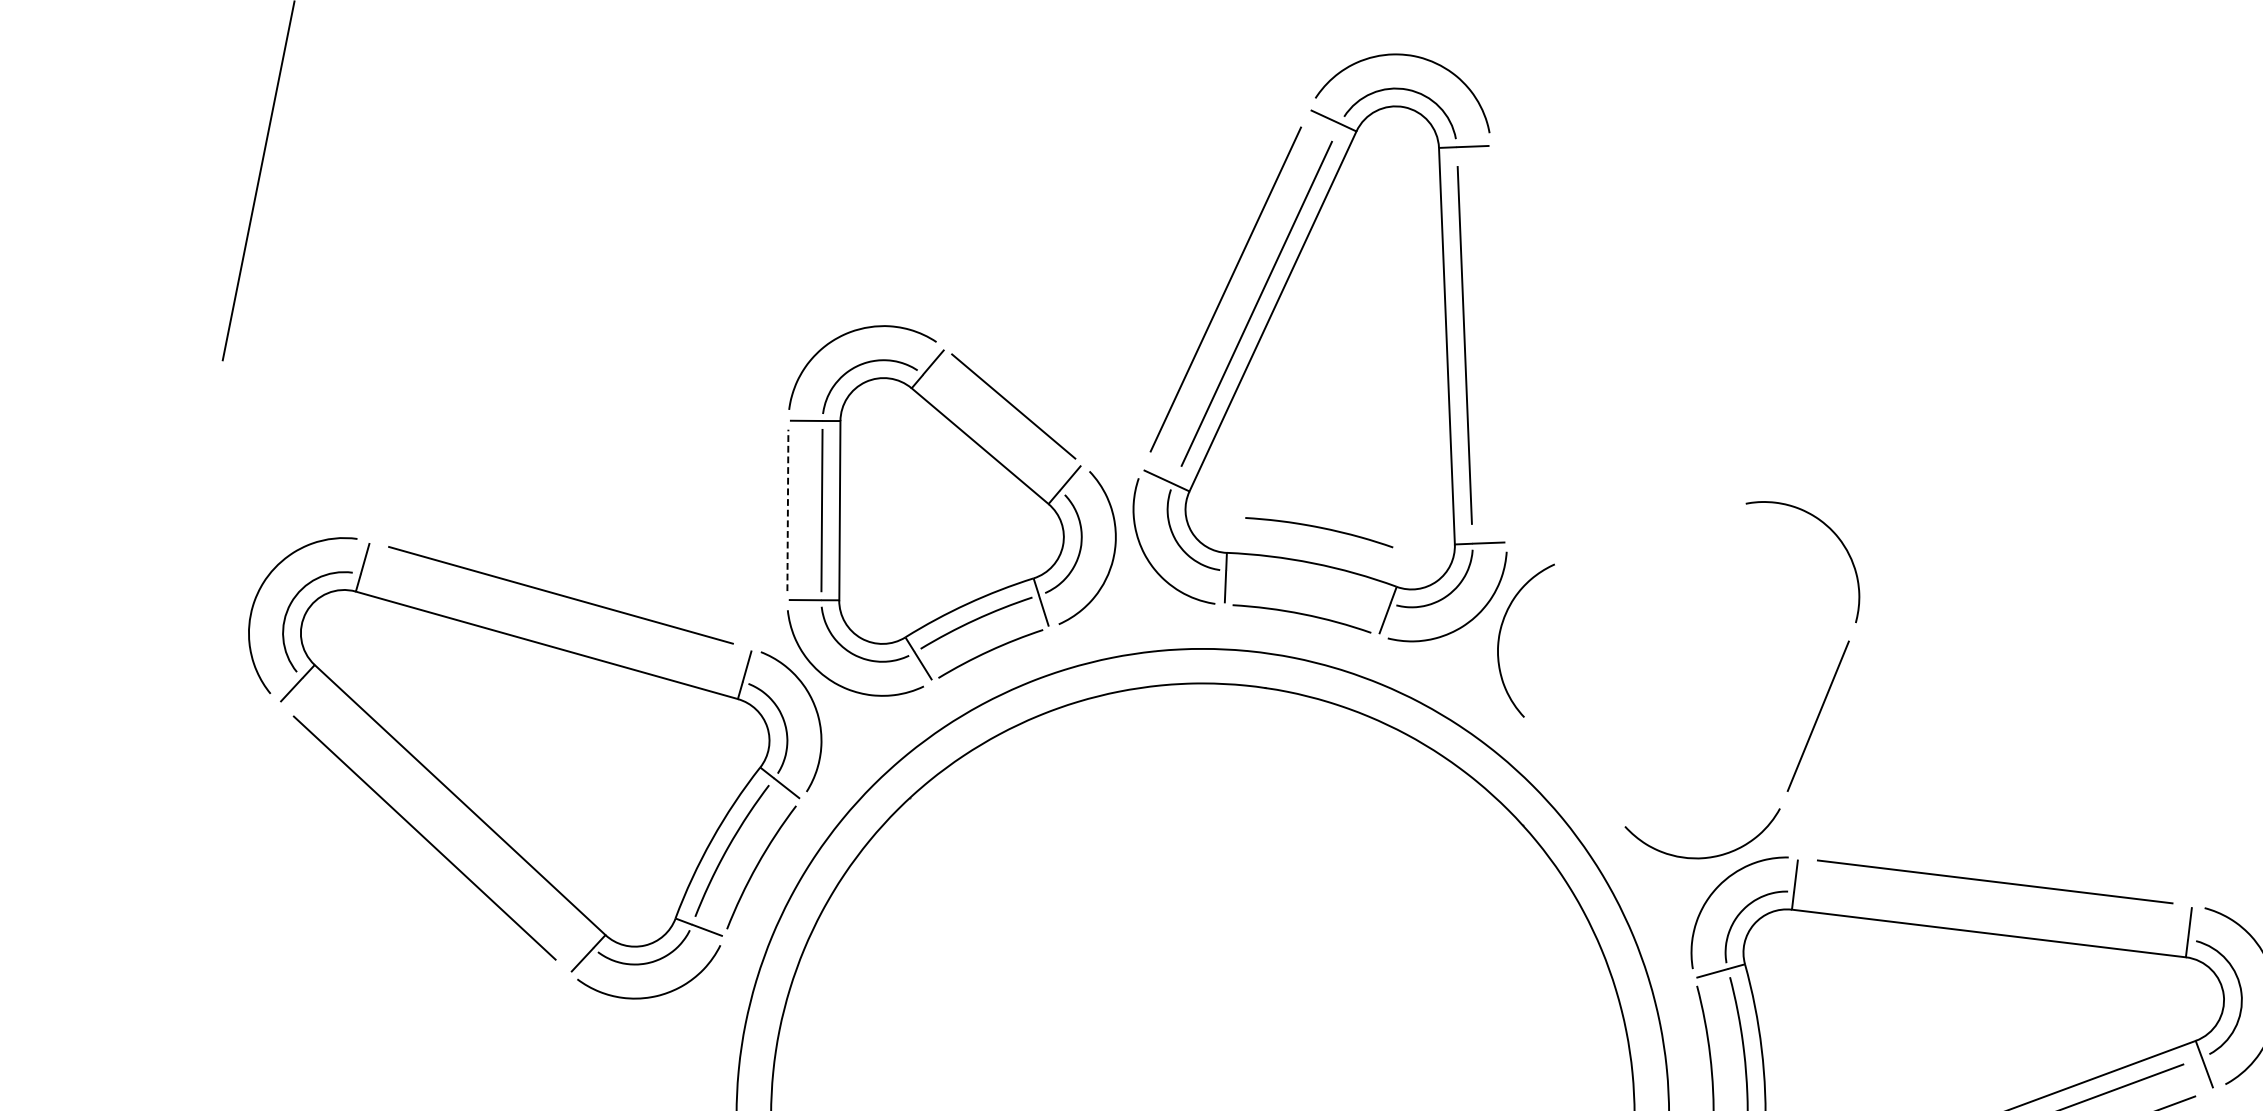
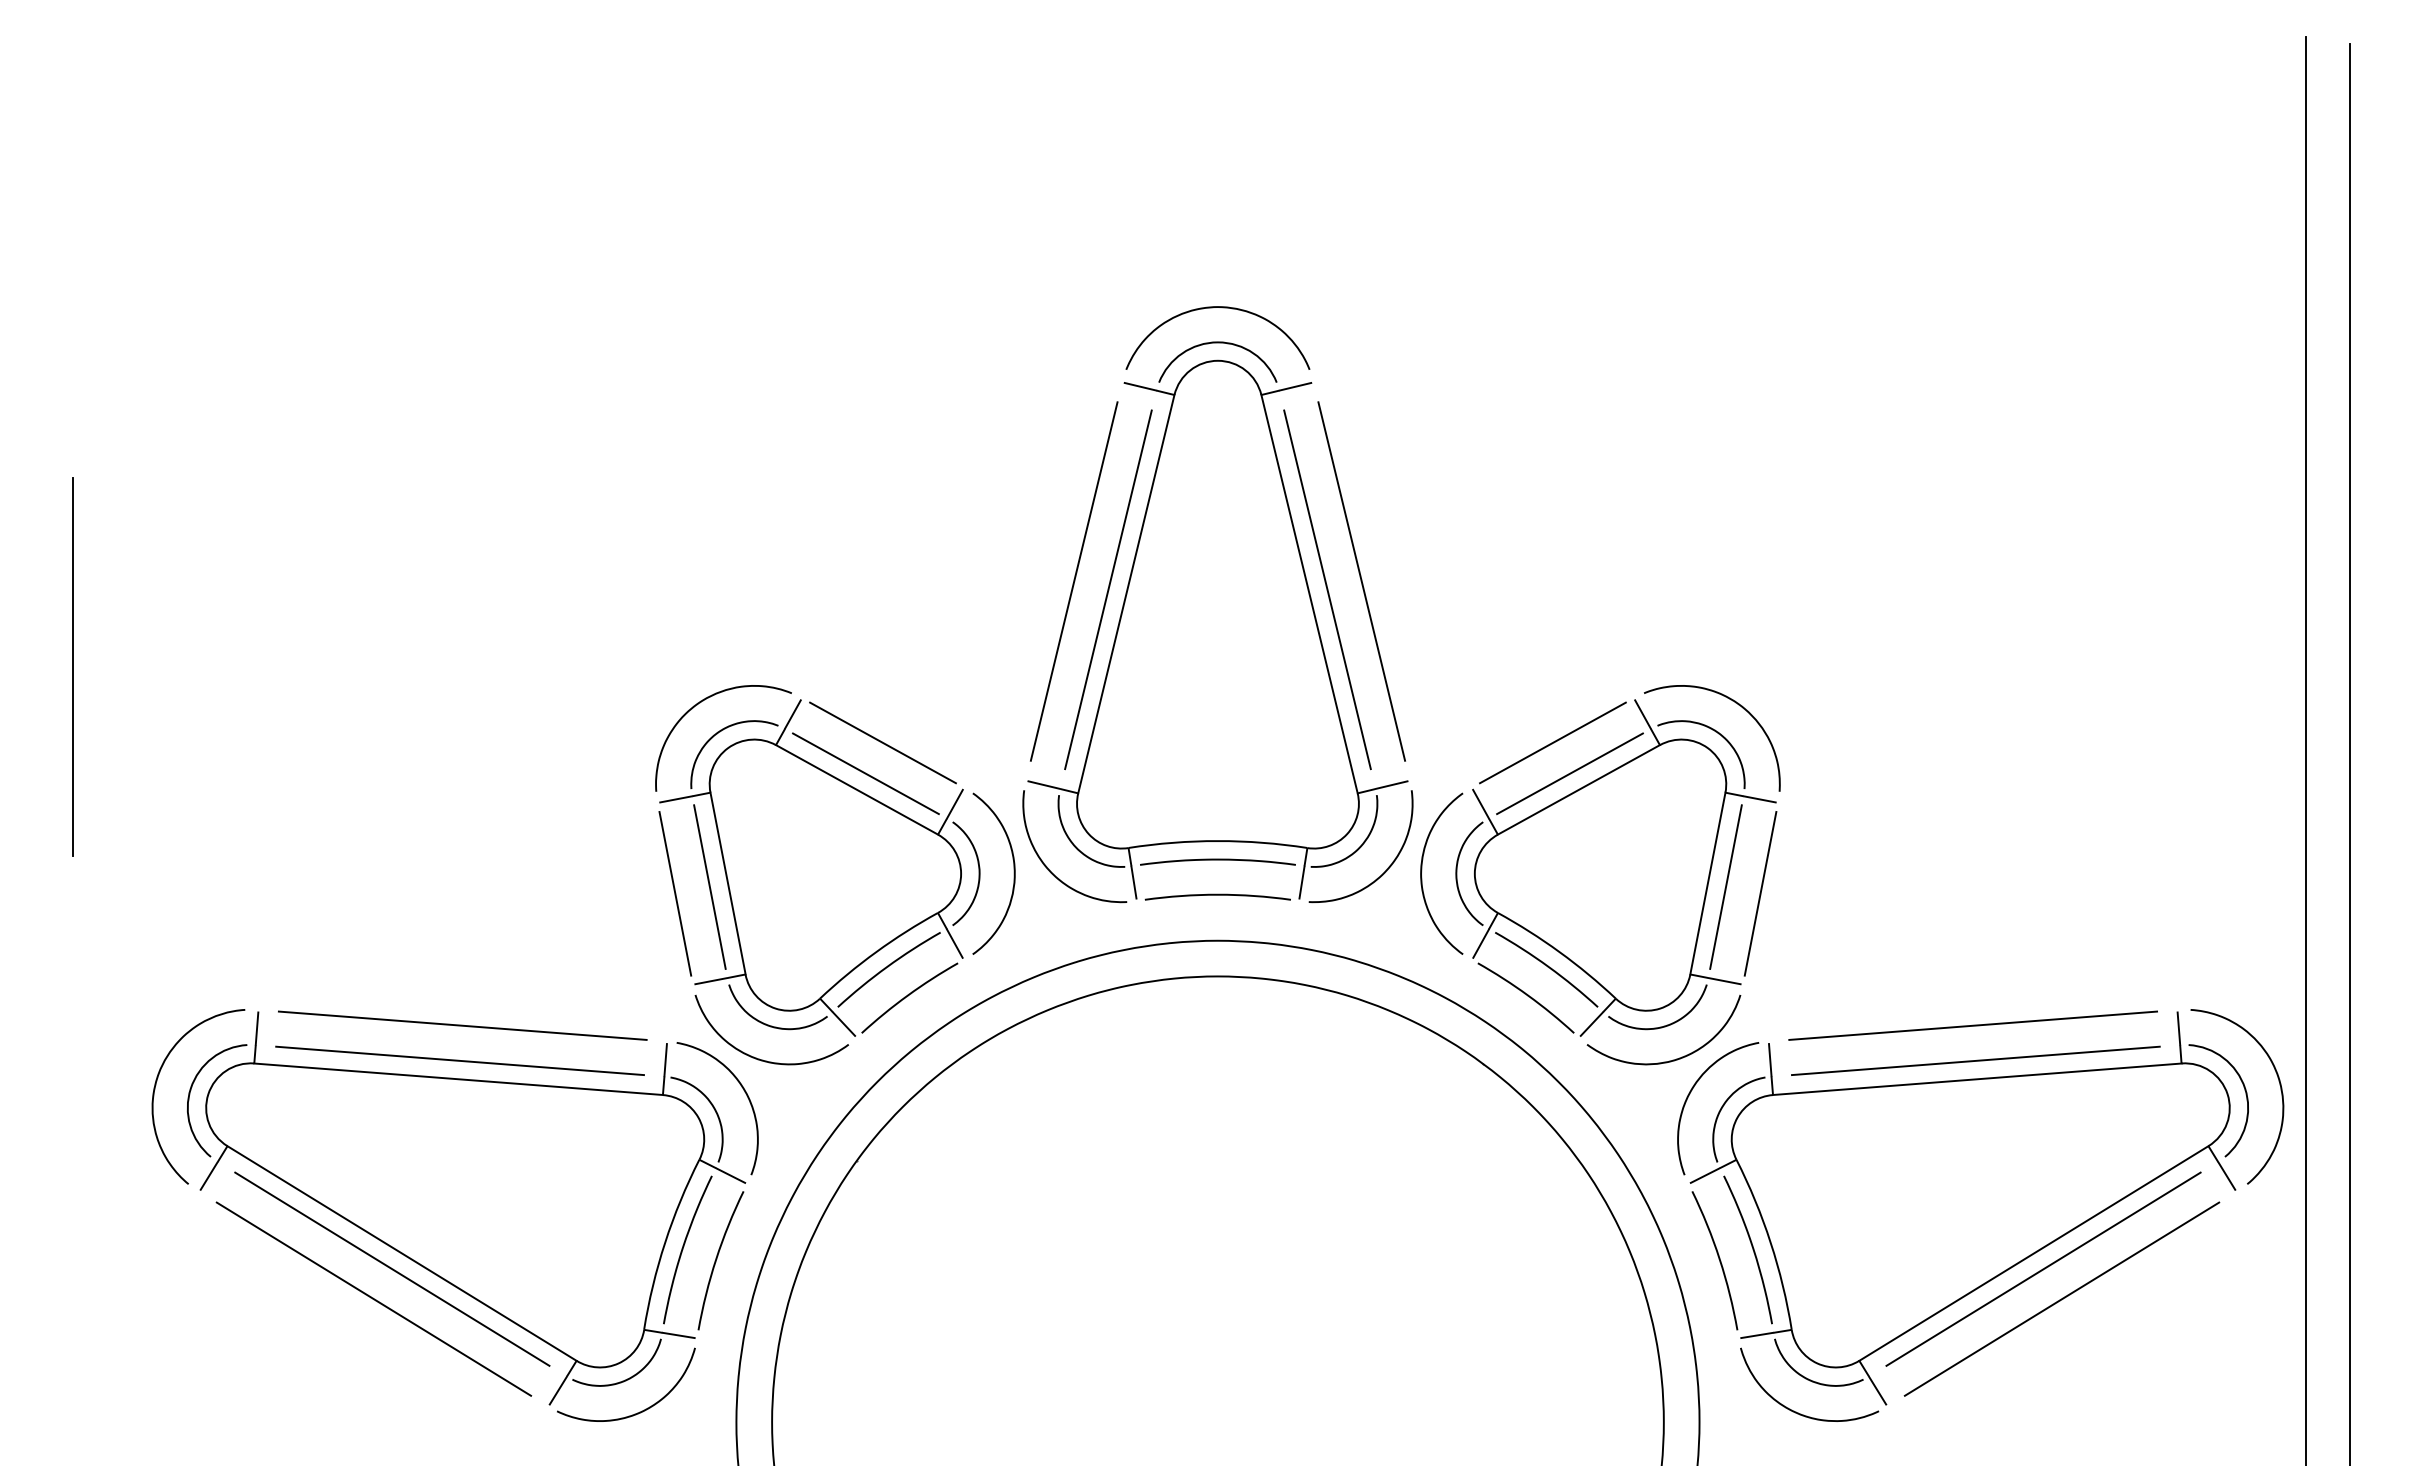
line: (1498, 344) -> (1361, 581), added
line: (991, 432) -> (865, 773), added
line: (788, 510) -> (675, 893), dashed -> solid
curve: (1319, 528) -> (1217, 860), moved
line: (551, 627) -> (459, 1060), added
part: (1685, 663) -> (1615, 867), added
line: (448, 812) -> (392, 1268), added
line: (1990, 915) -> (1975, 1060), added

